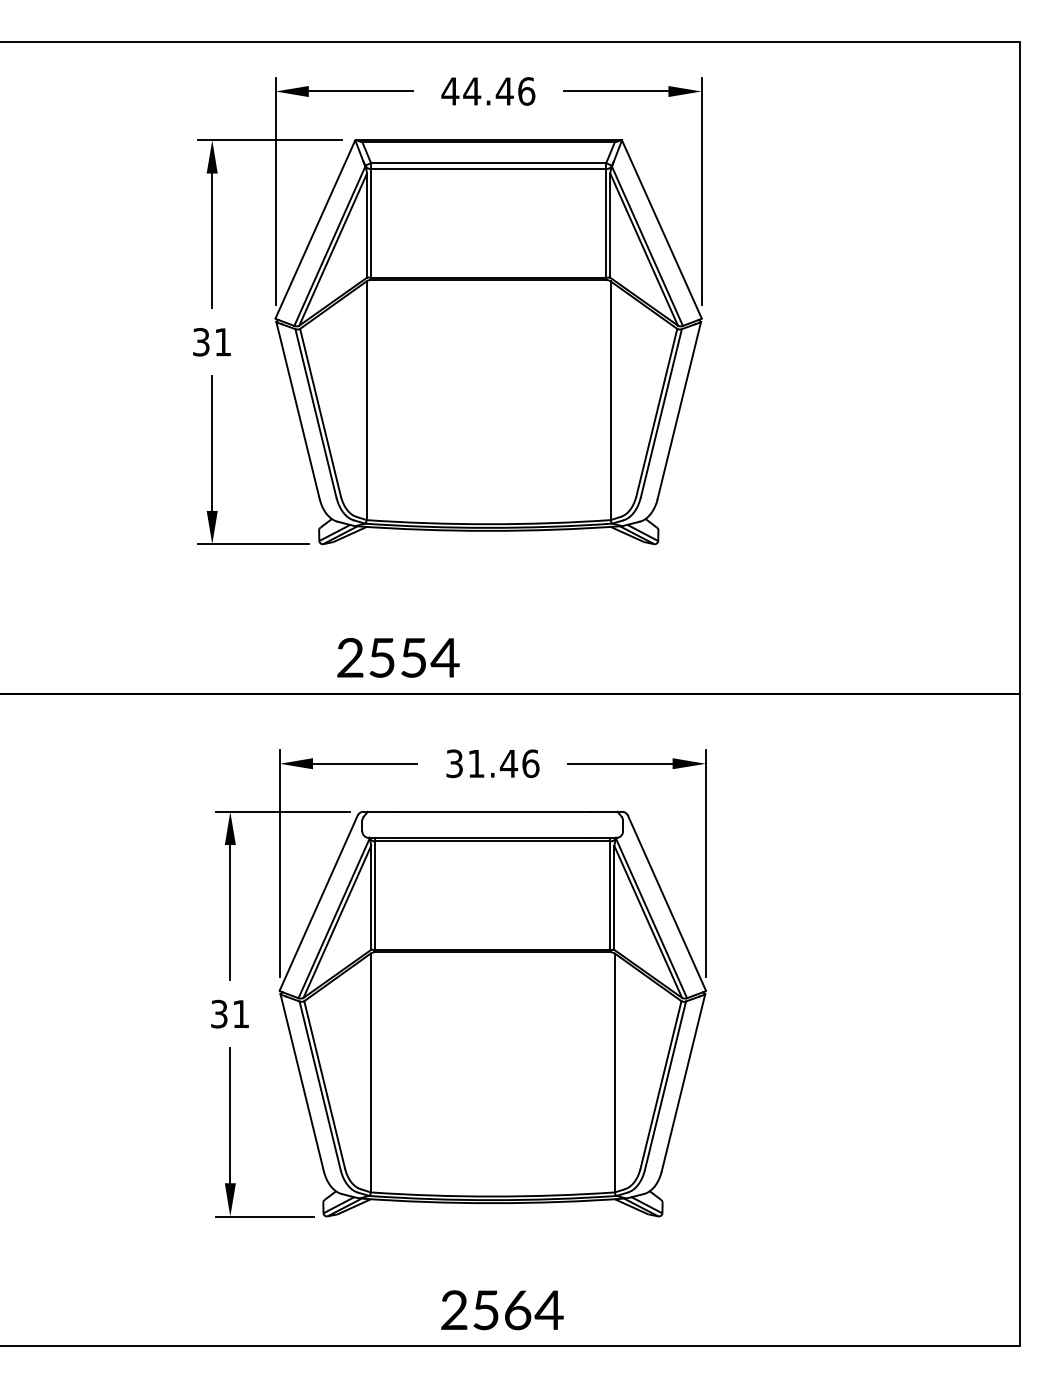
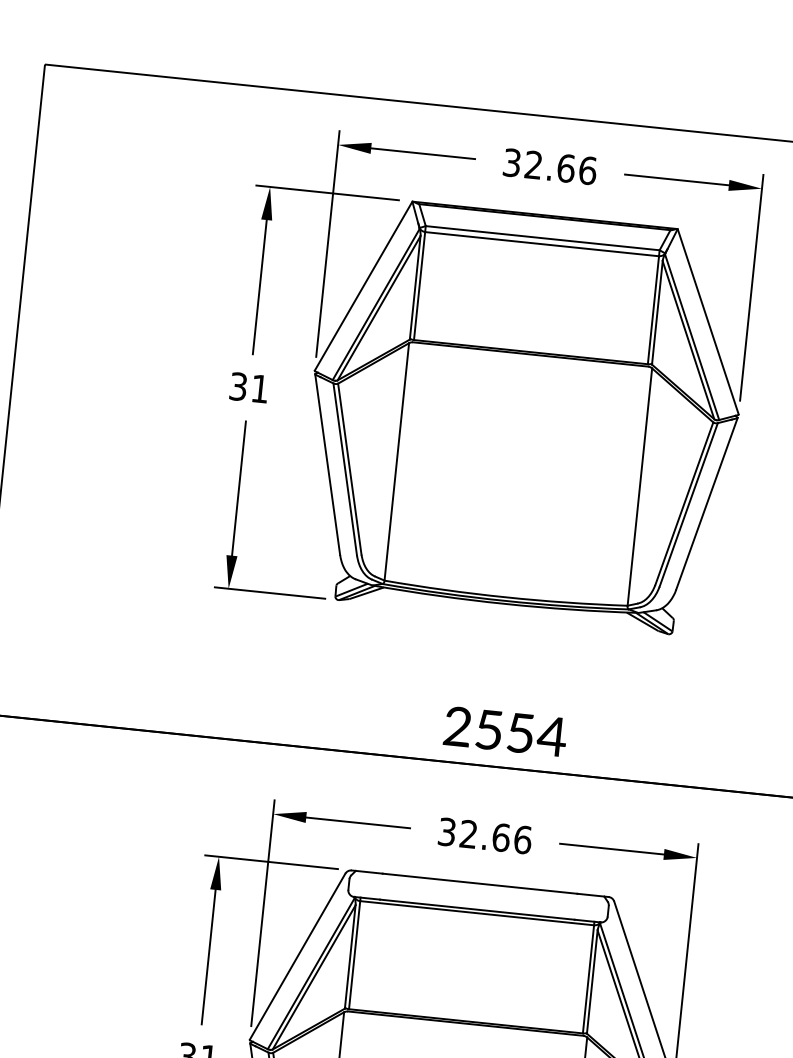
text: (477, 91) -> (538, 165), 44.46 -> 32.66
text: (398, 657) -> (505, 731), moved
text: (492, 763) -> (484, 835), 31.46 -> 32.66

